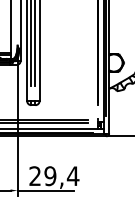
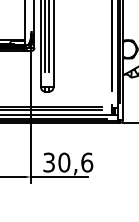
text: (54, 176) -> (68, 162), 29,4 -> 30,6

